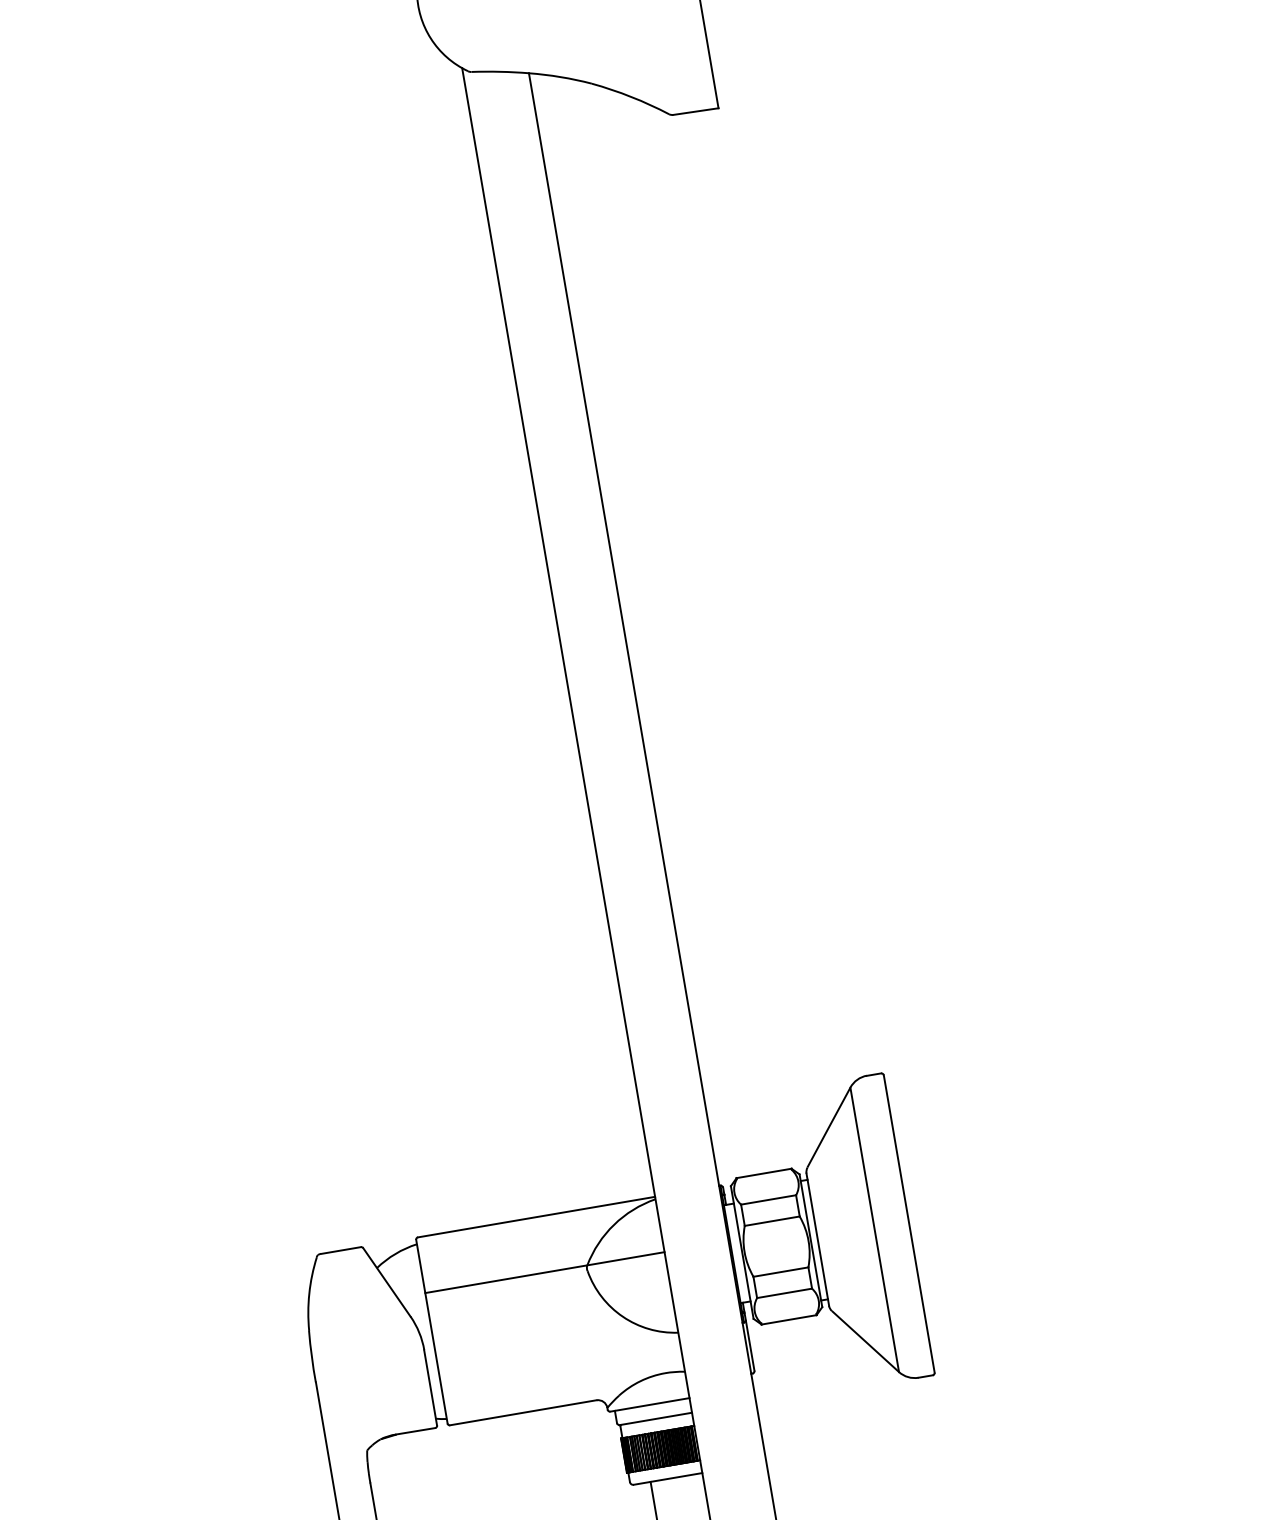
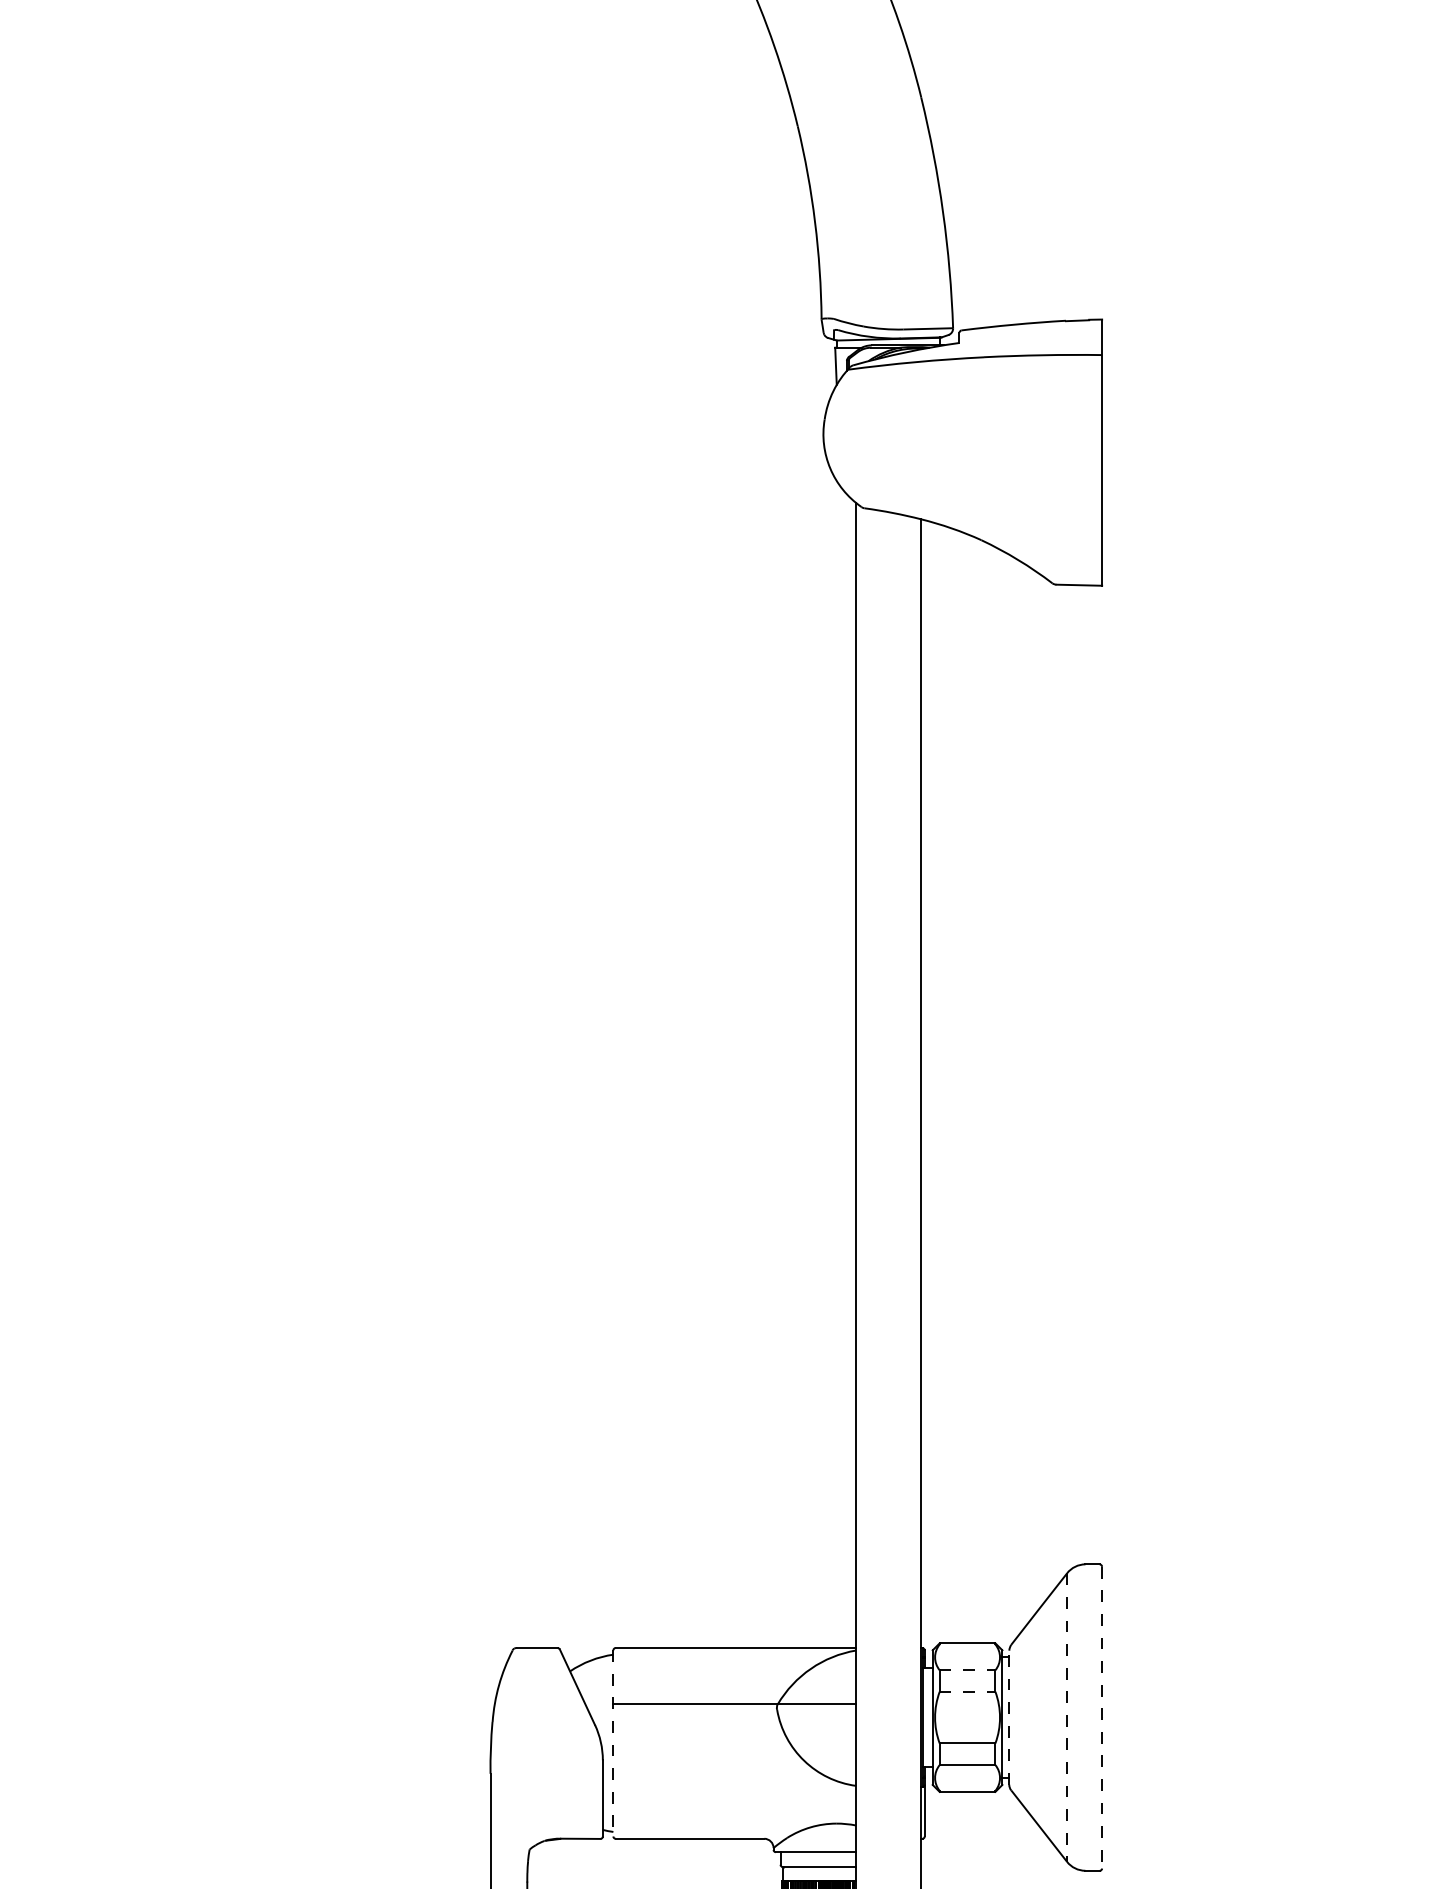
line: (768, 1200) -> (967, 1670), solid -> dashed
line: (772, 1220) -> (967, 1691), solid -> dashed
line: (909, 1223) -> (1102, 1717), solid -> dashed
line: (875, 1230) -> (1067, 1718), solid -> dashed
line: (817, 1239) -> (1009, 1717), solid -> dashed
line: (431, 1331) -> (613, 1743), solid -> dashed

